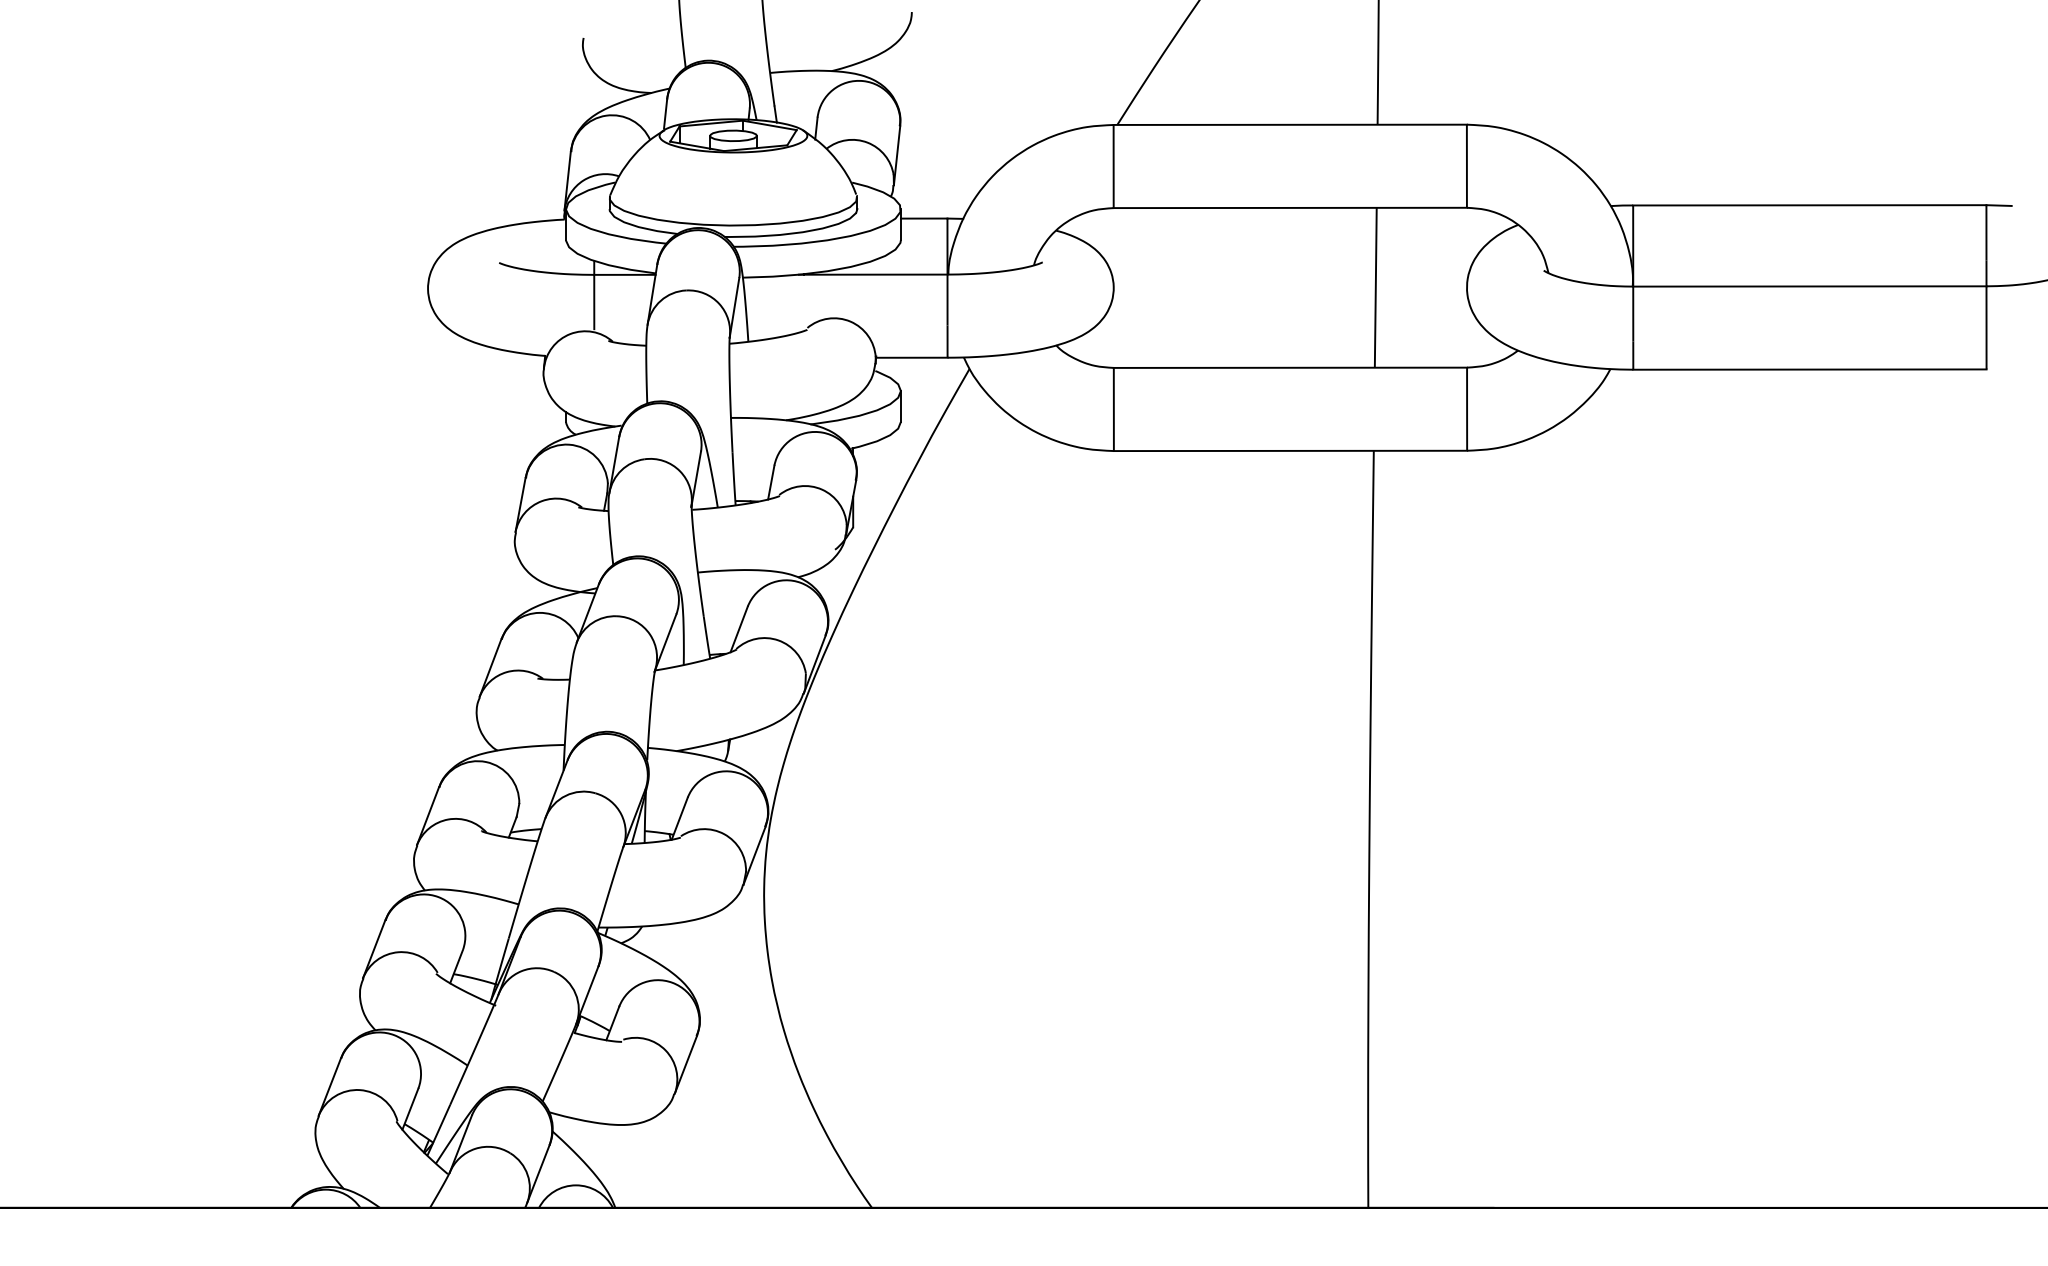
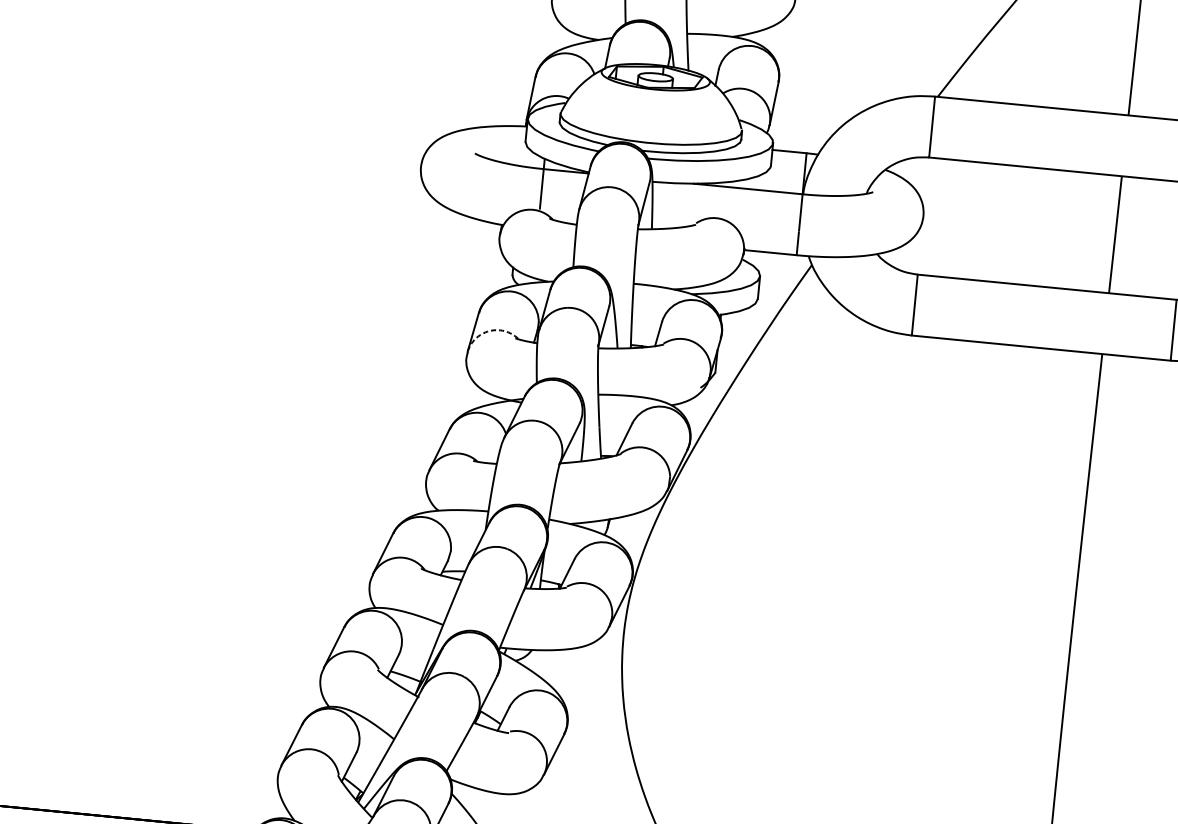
arc: (541, 501) -> (488, 331), solid -> dashed

